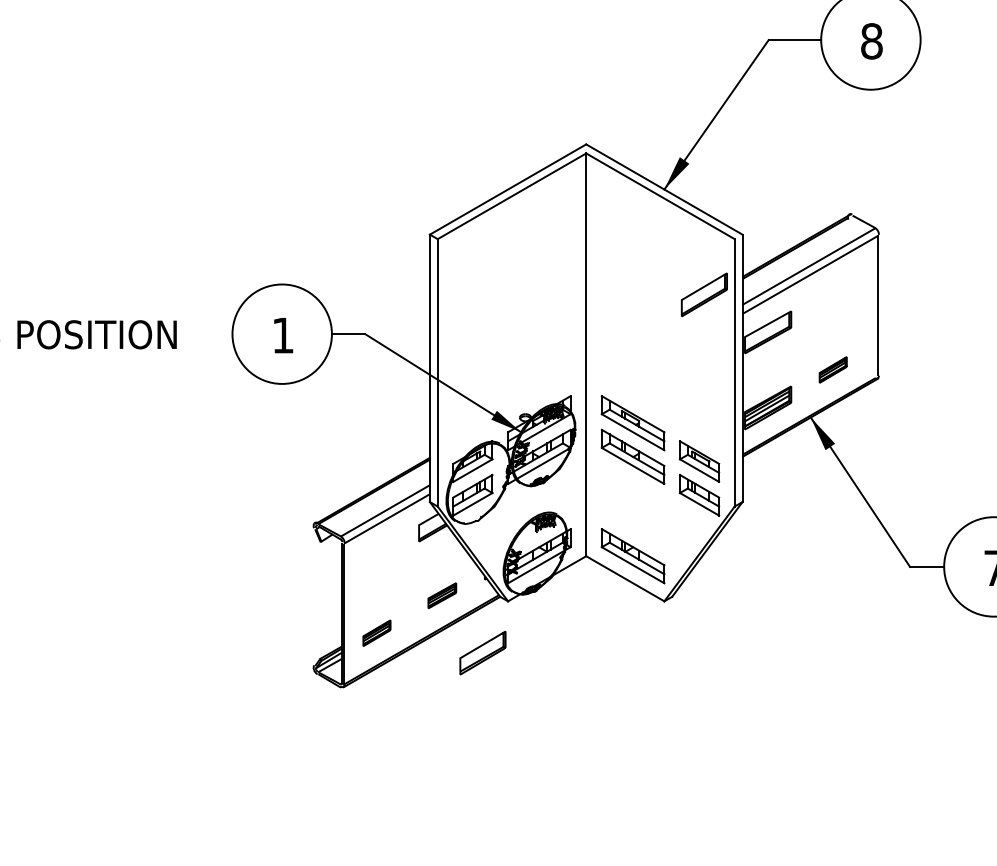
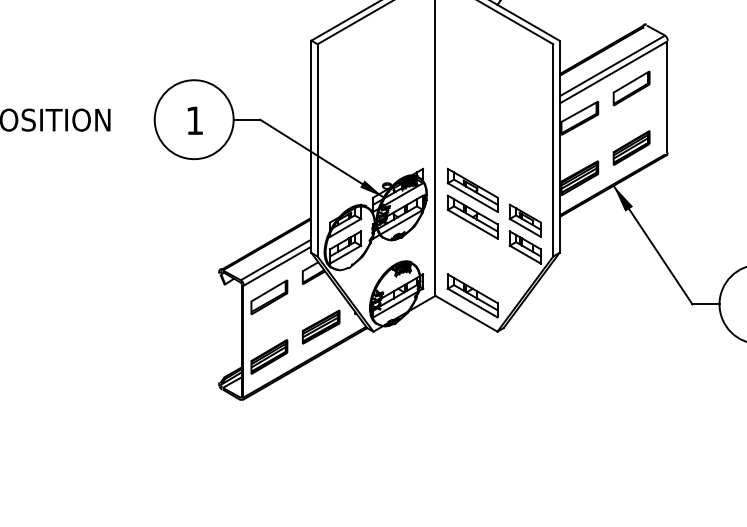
part: (703, 294) -> (630, 88), moved
part: (832, 369) -> (630, 147), size x1.67
part: (442, 595) -> (321, 327), size x1.67
part: (376, 633) -> (269, 357), size x1.67
part: (482, 652) -> (269, 296), moved

